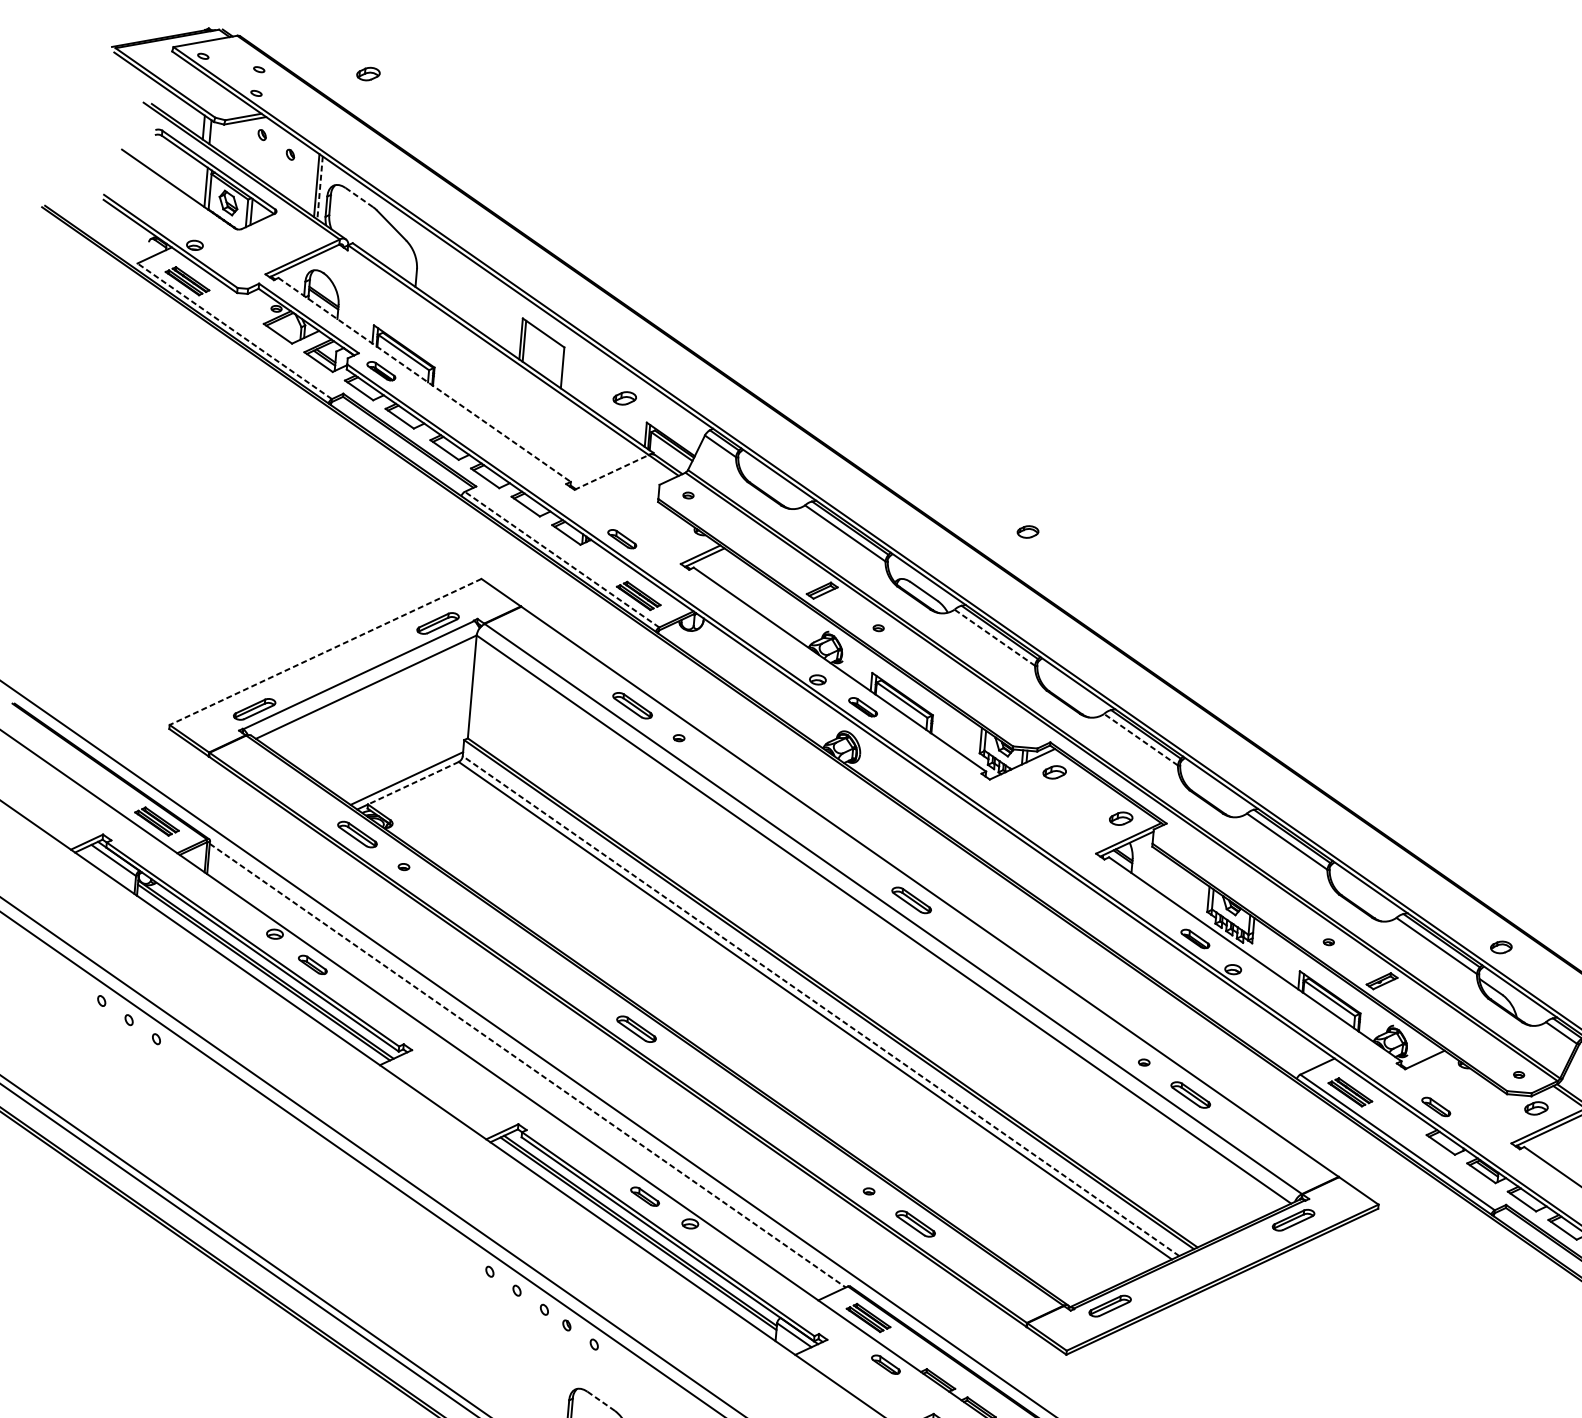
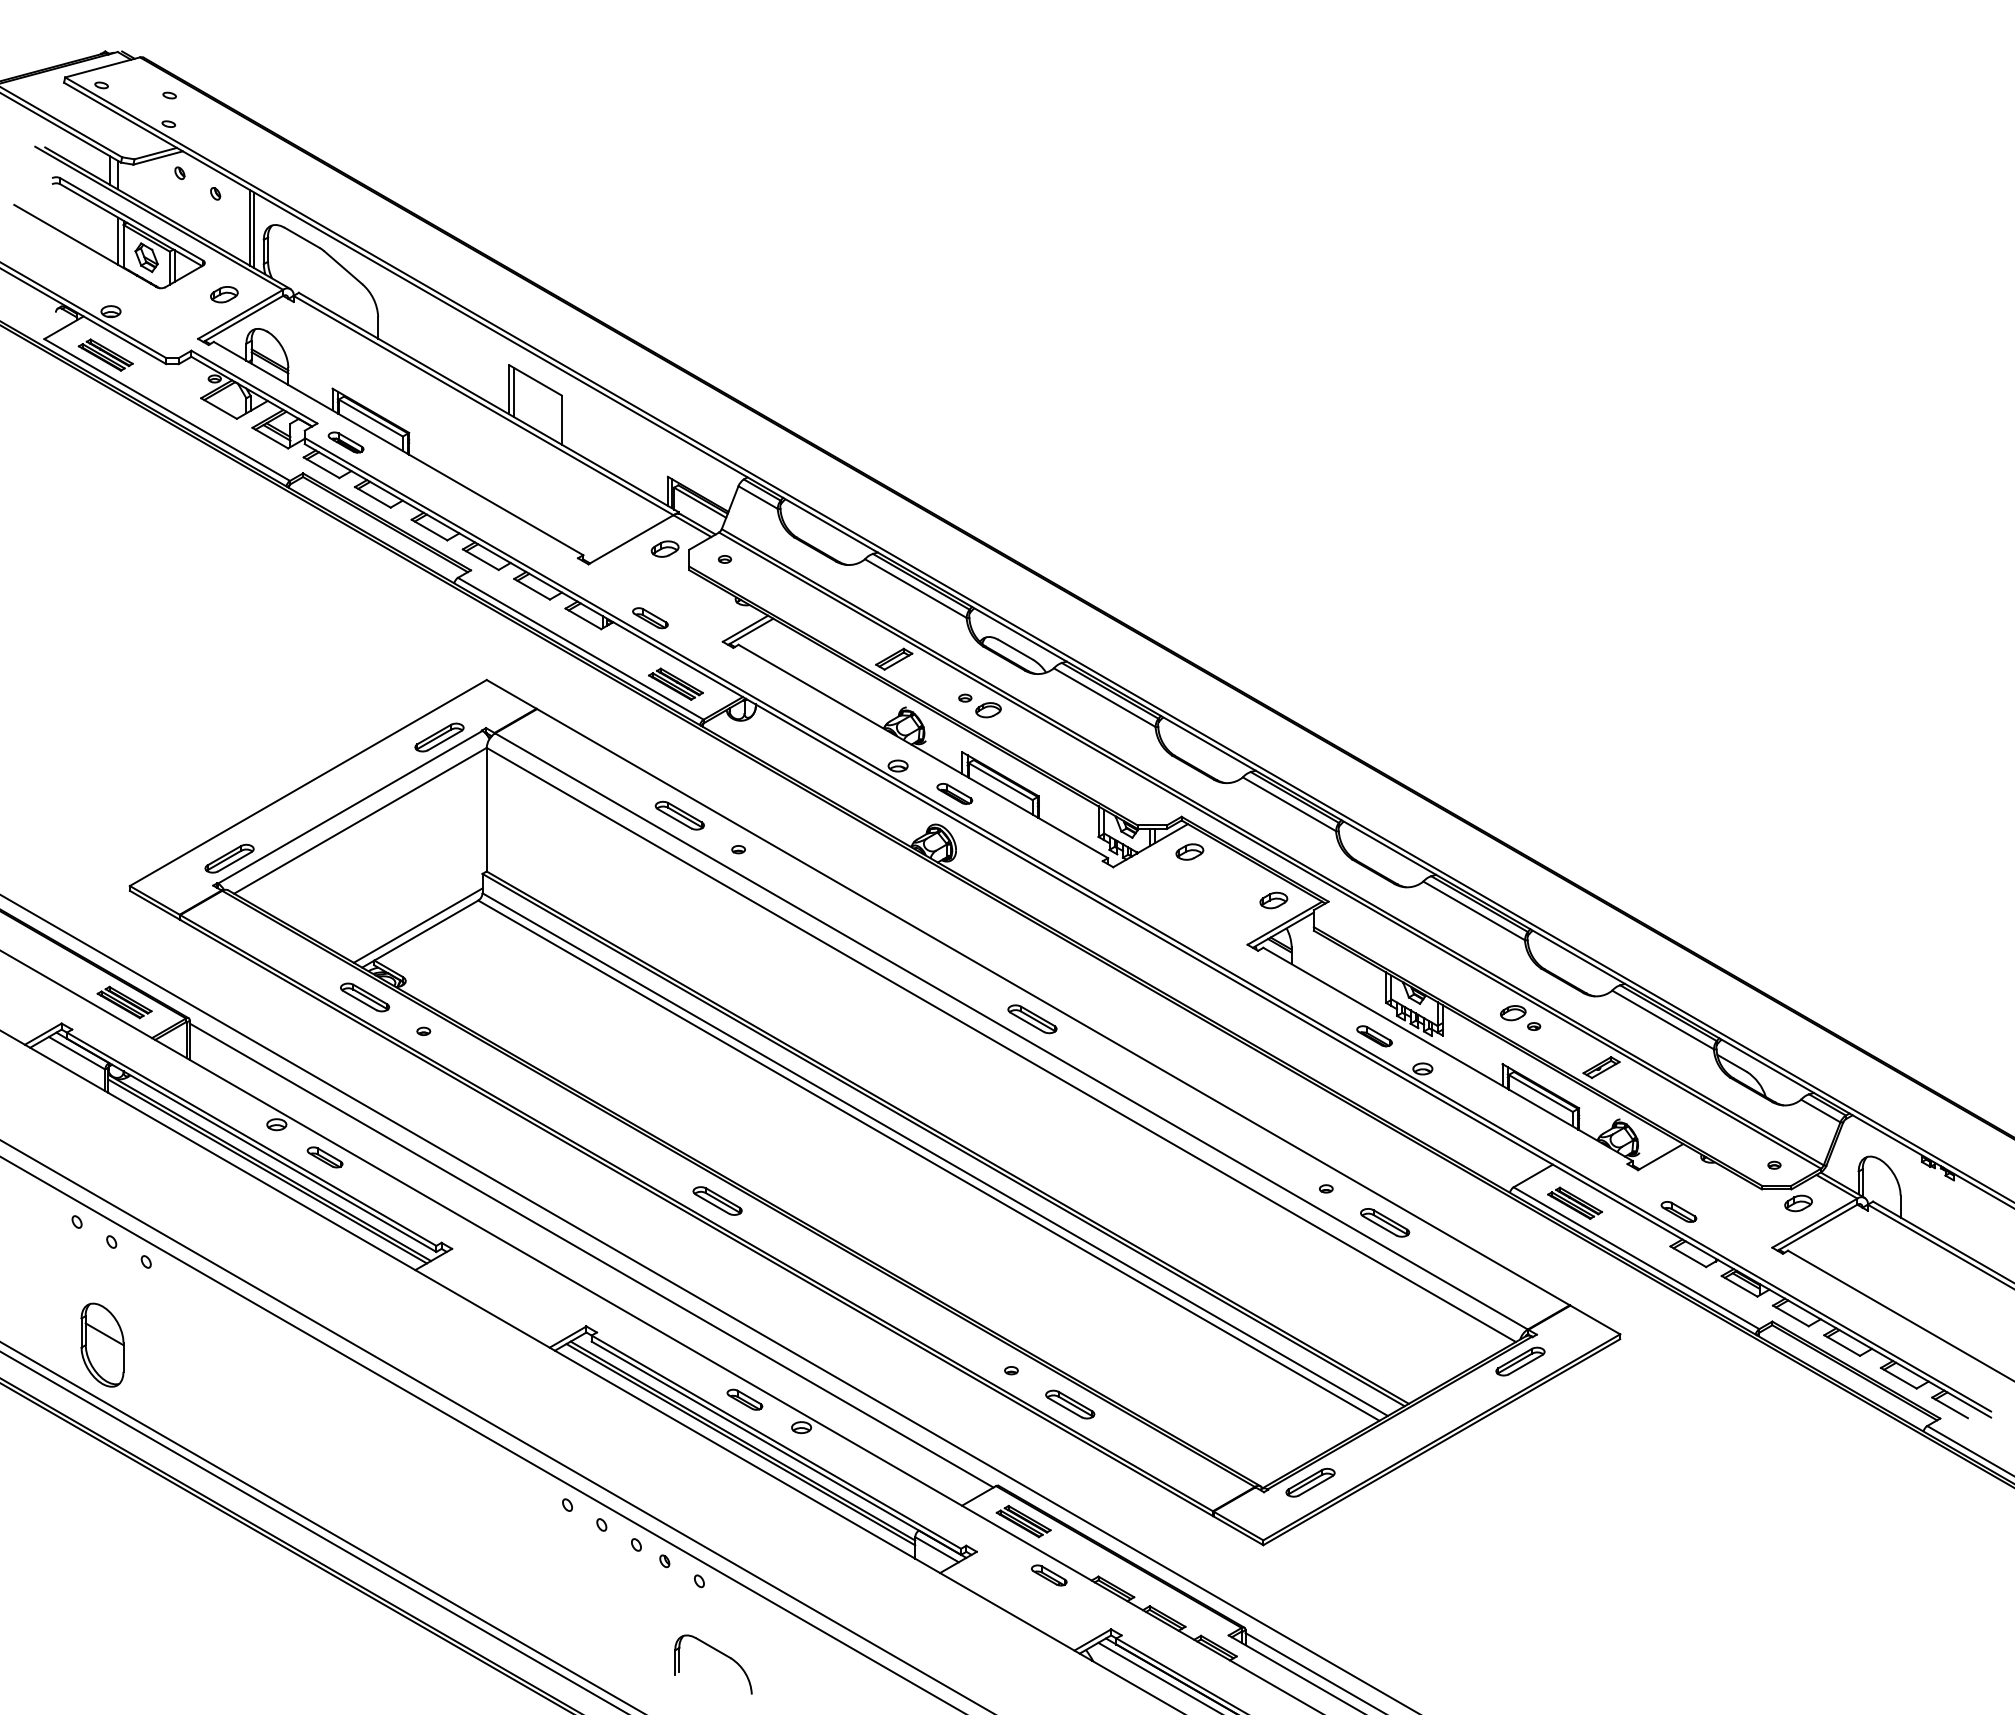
part: (368, 73) -> (224, 294), moved
line: (320, 188) -> (254, 230), dashed -> solid
line: (359, 198) -> (302, 238), dashed -> solid
line: (234, 331) -> (167, 410), dashed -> solid
line: (425, 379) -> (399, 448), dashed -> solid
part: (624, 397) -> (664, 548), moved
line: (612, 472) -> (631, 539), dashed -> solid
part: (1027, 532) -> (988, 710), moved
line: (561, 559) -> (580, 648), dashed -> solid
line: (994, 637) -> (1104, 697), dashed -> solid
line: (324, 652) -> (307, 783), dashed -> solid
line: (1141, 739) -> (1289, 804), dashed -> solid
line: (413, 783) -> (426, 930), dashed -> solid
part: (1501, 947) -> (1513, 1013), moved
line: (821, 1006) -> (935, 1154), dashed -> solid
line: (527, 1065) -> (591, 1255), dashed -> solid
part: (114, 1104) -> (102, 1344), added
line: (601, 1401) -> (713, 1648), dashed -> solid

